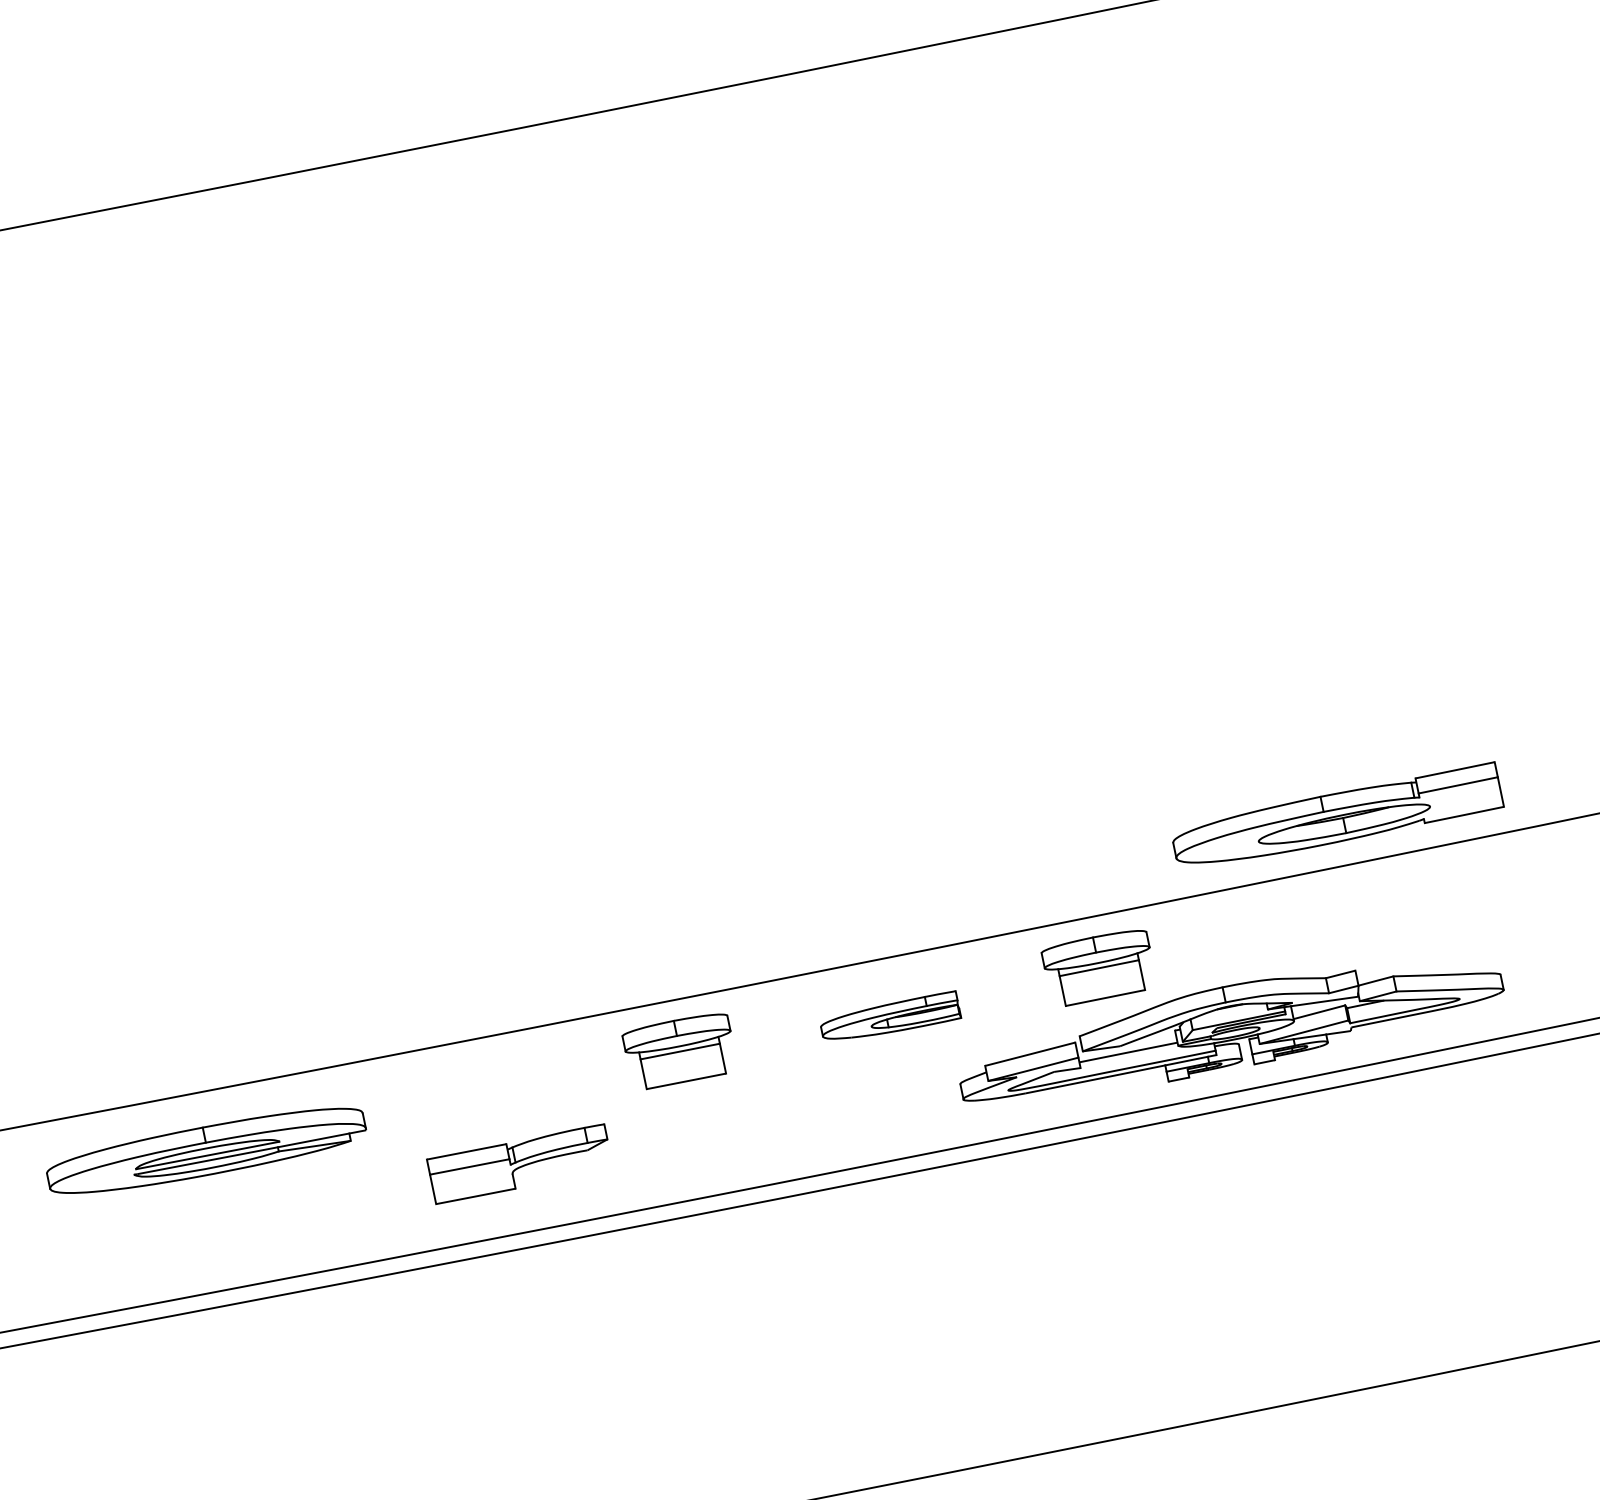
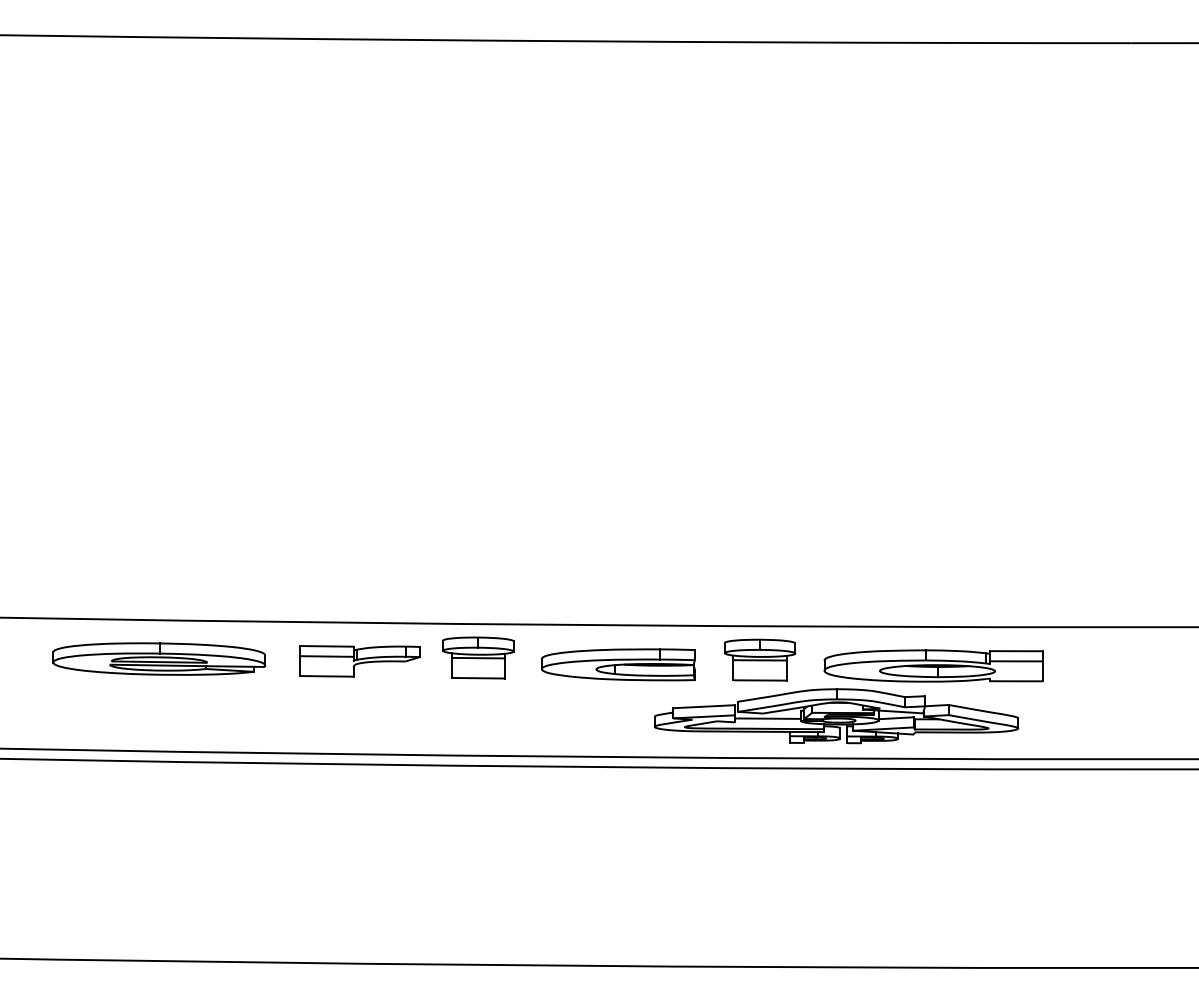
part: (1336, 816) -> (933, 665), moved
part: (890, 1017) -> (618, 664), size x1.67
part: (519, 1164) -> (359, 661), moved

